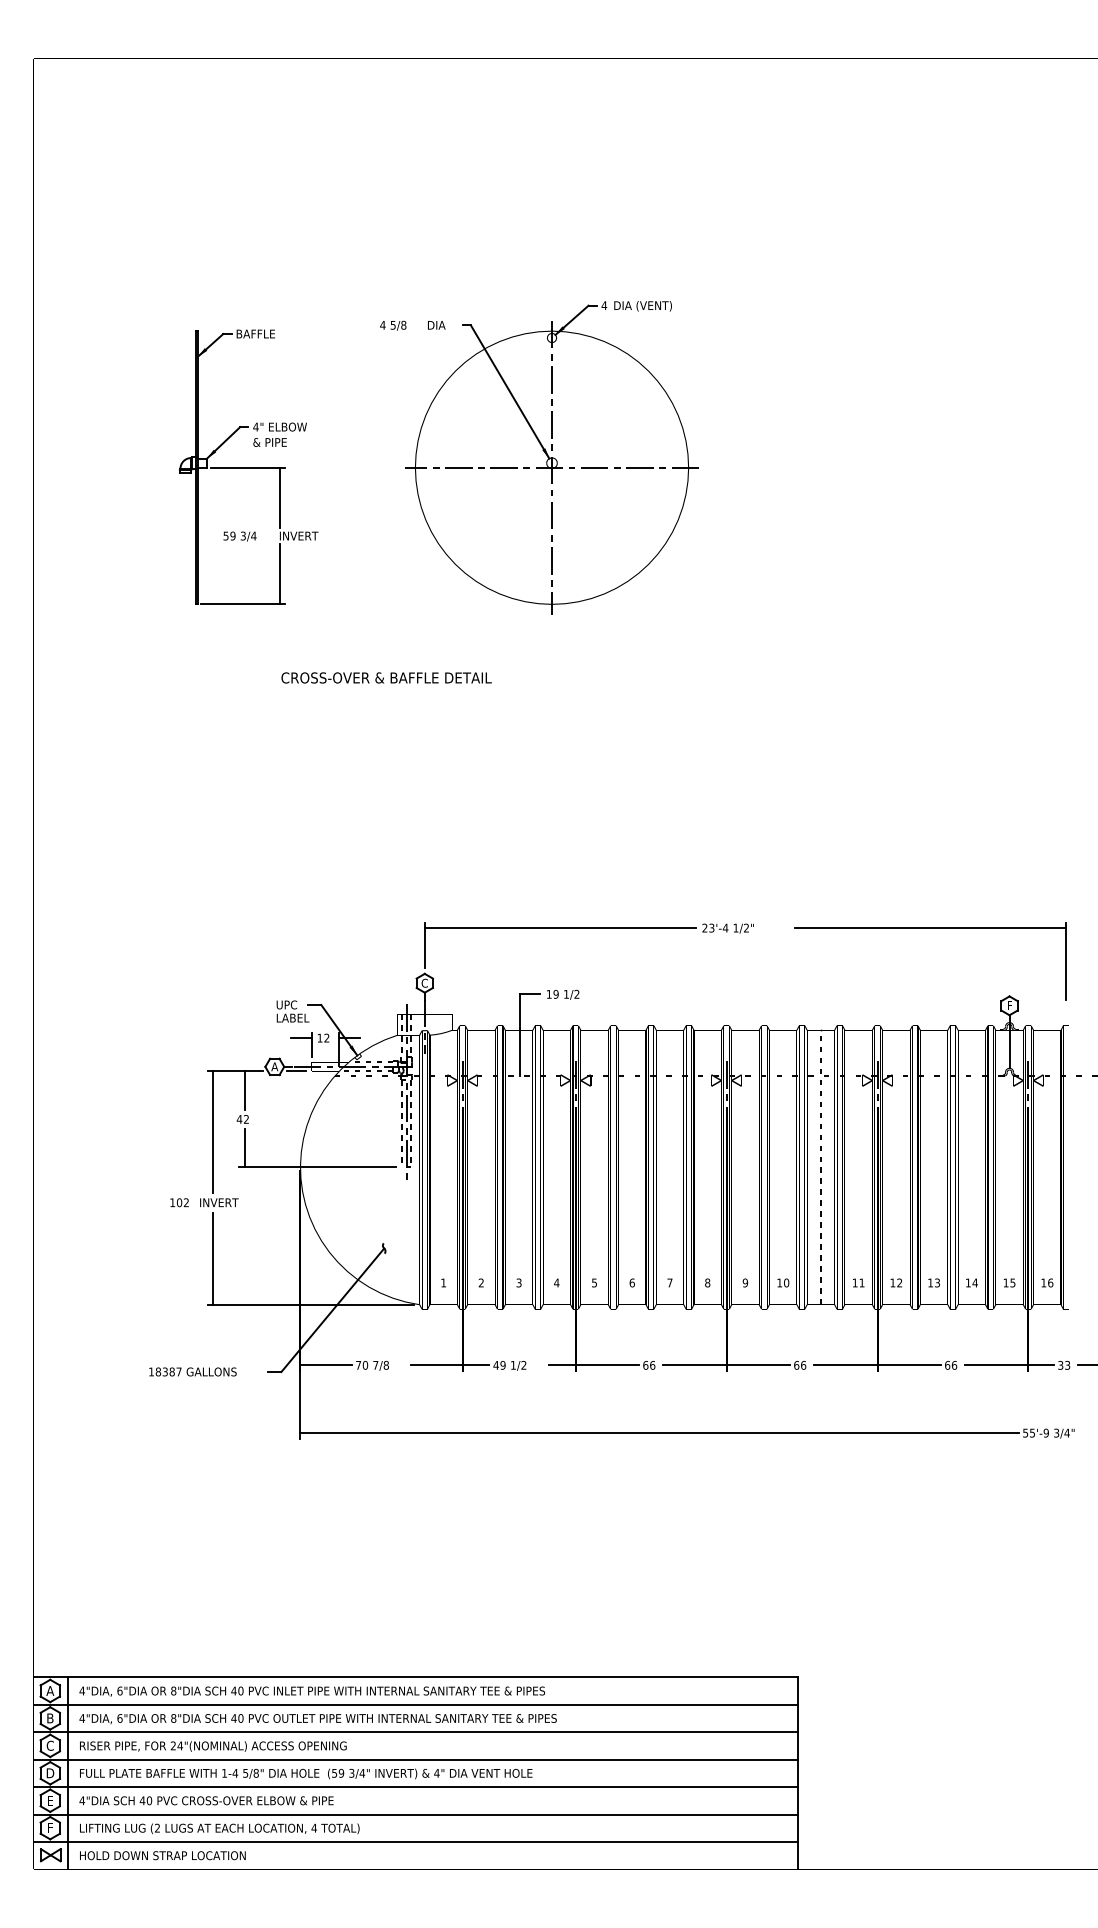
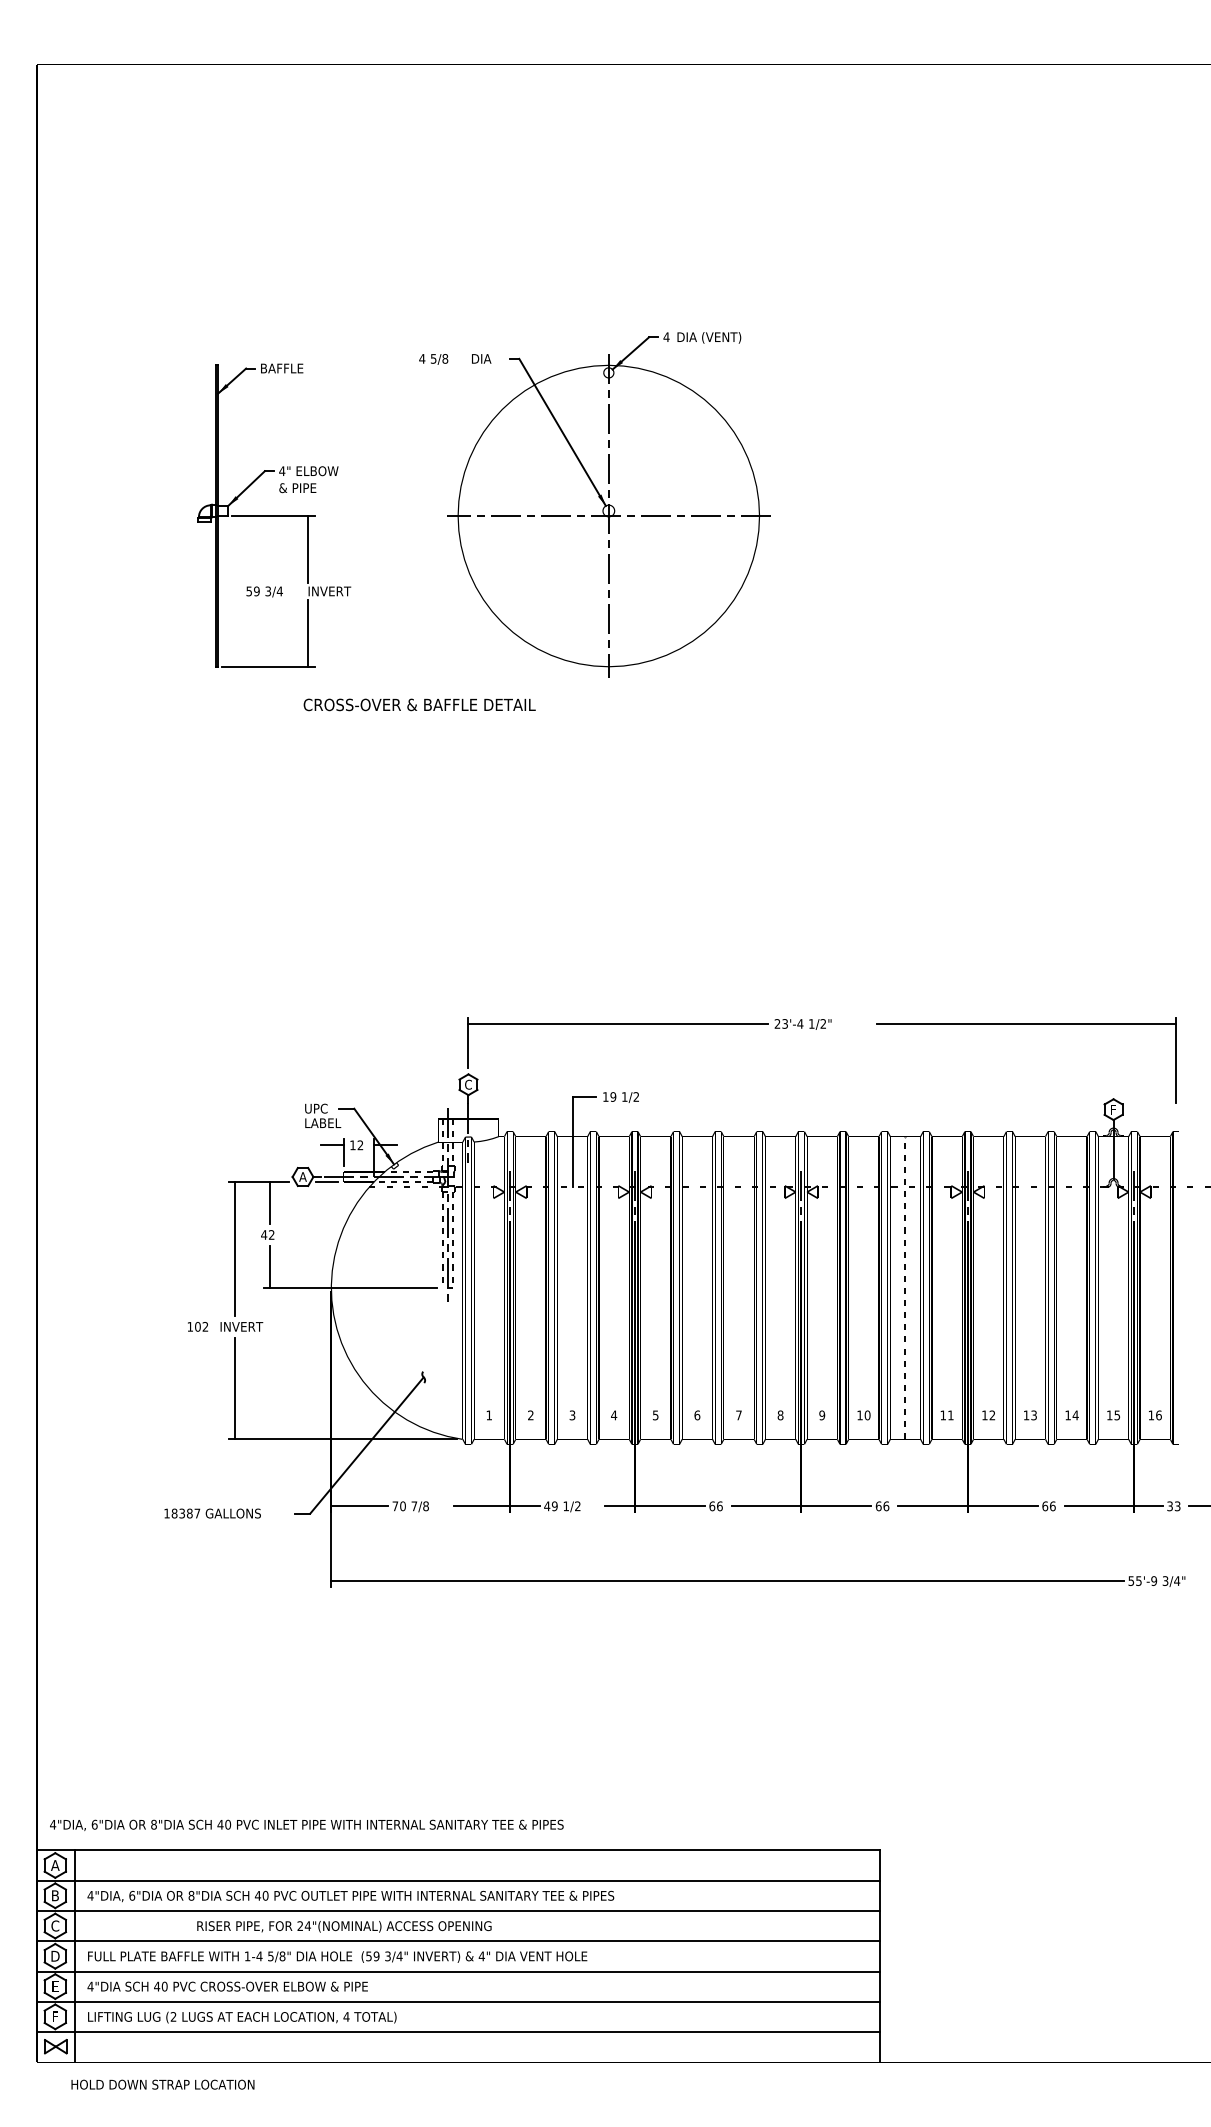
text: (386, 677) -> (419, 704), moved
text: (311, 1691) -> (305, 1825), moved
text: (213, 1746) -> (344, 1926), moved
text: (162, 1855) -> (162, 2084), moved

